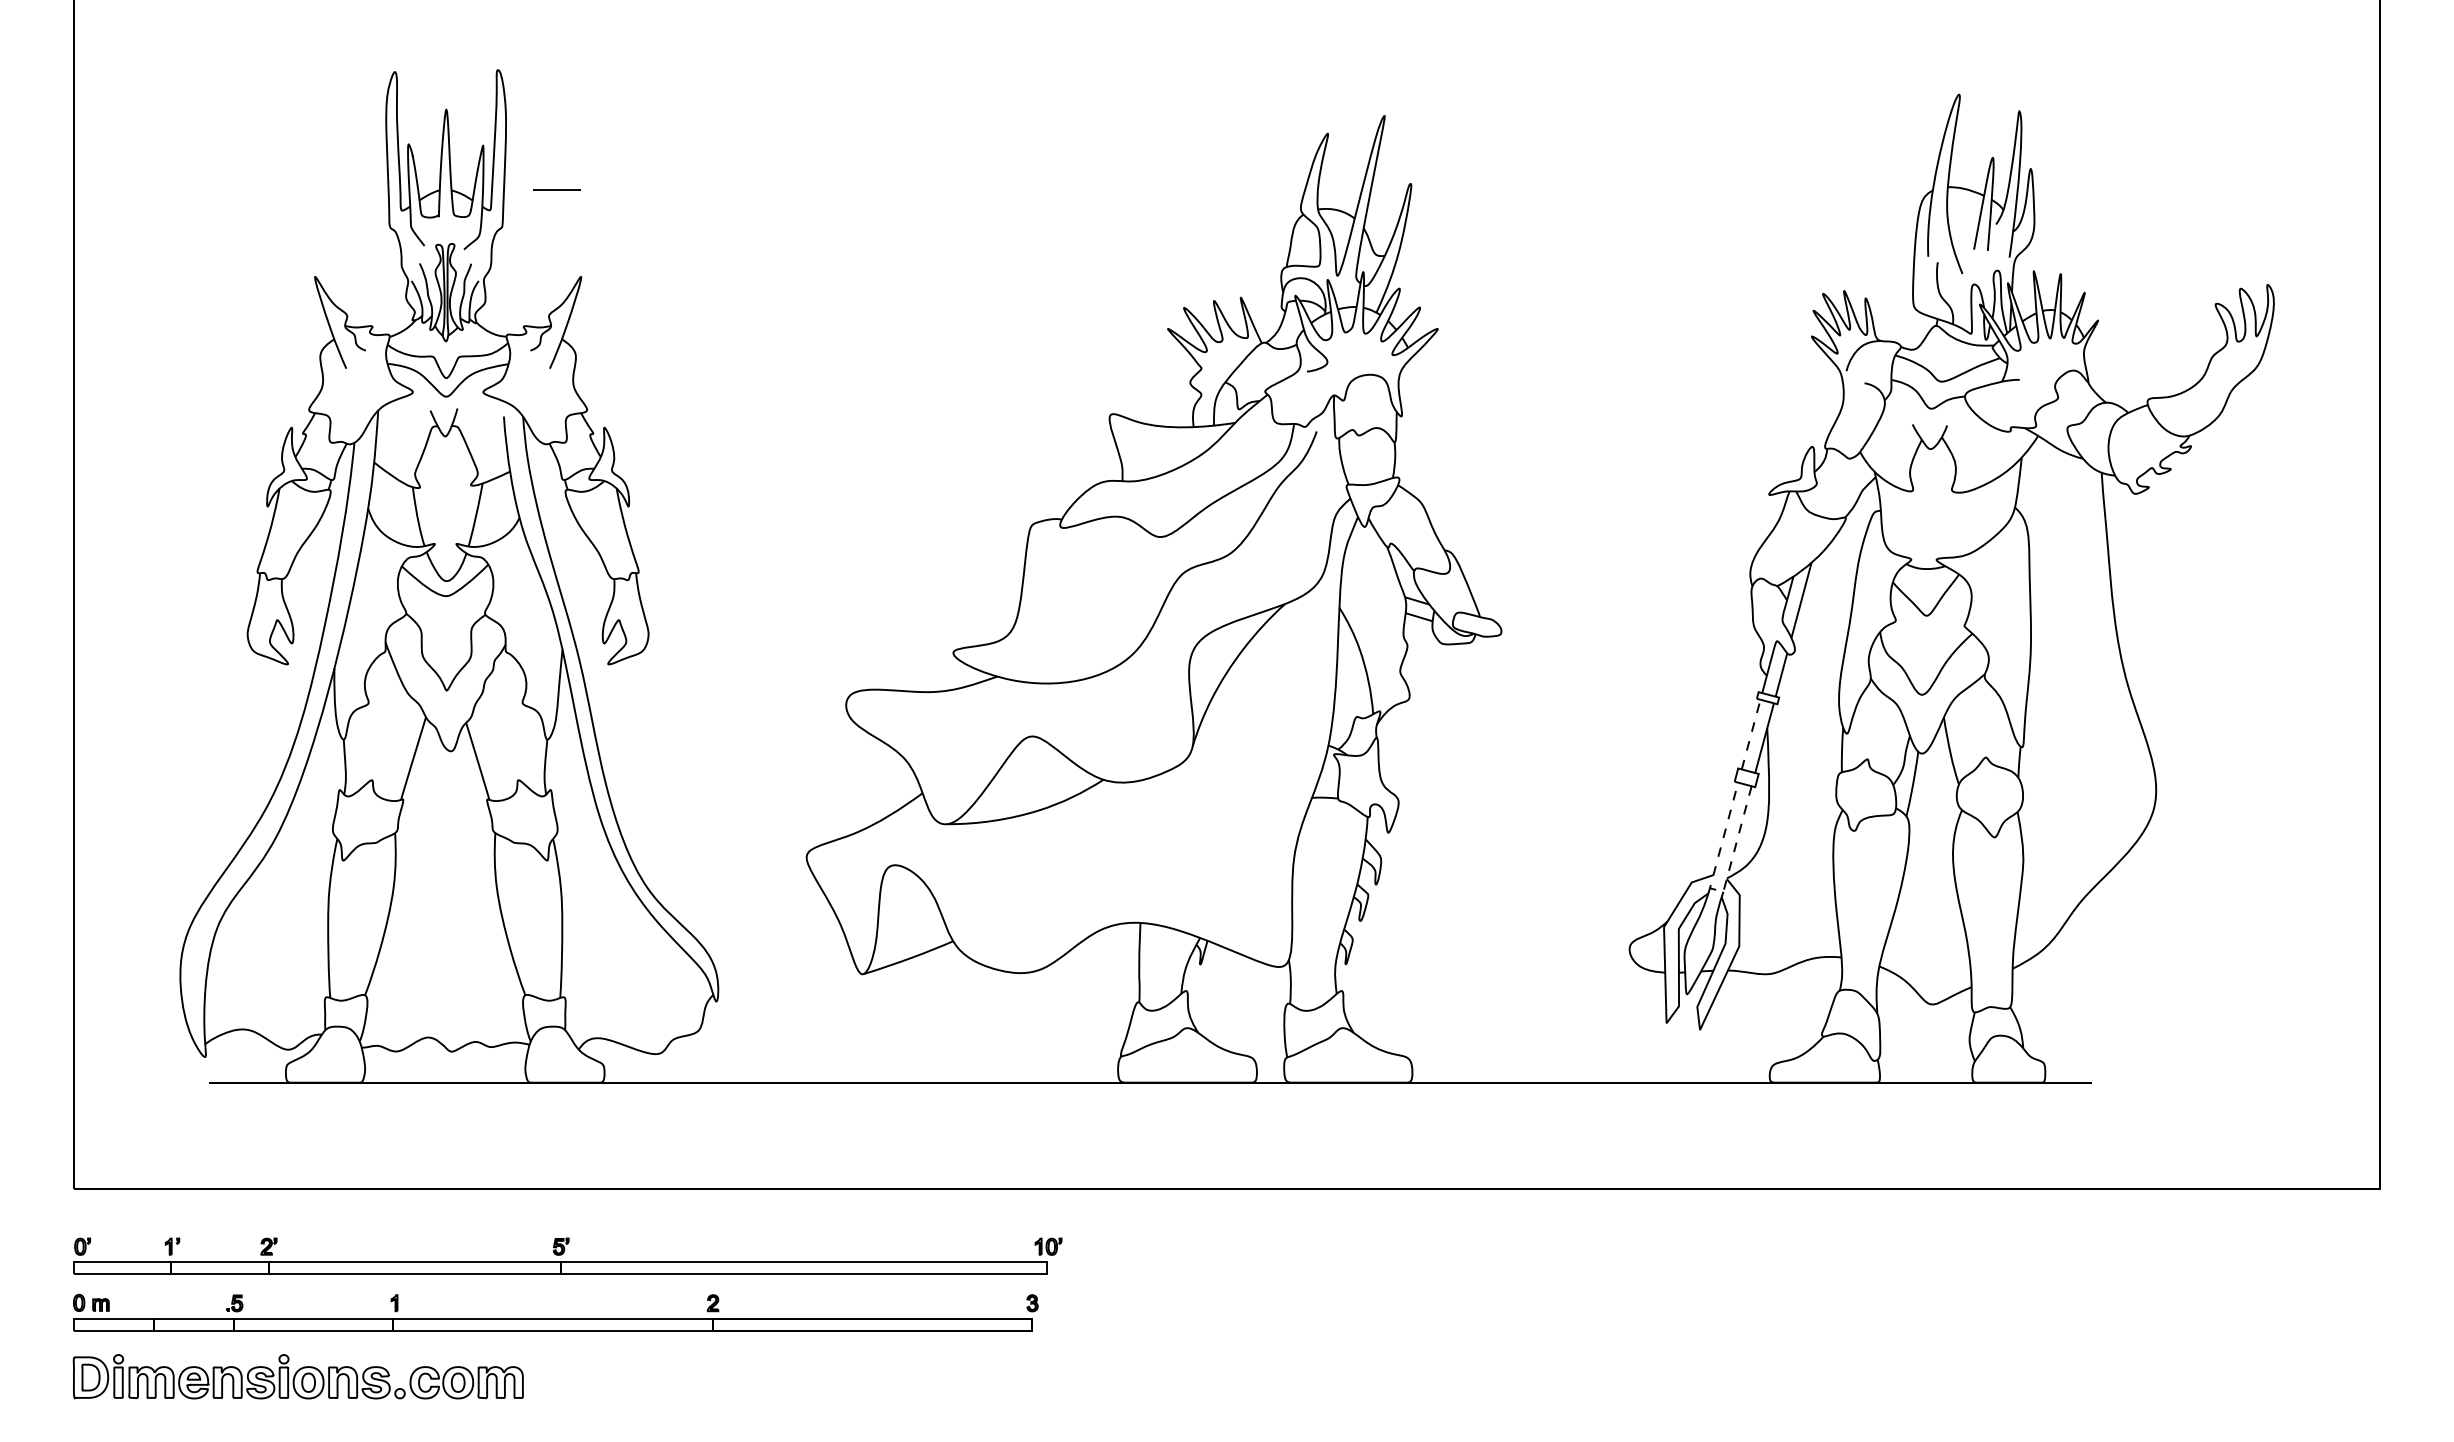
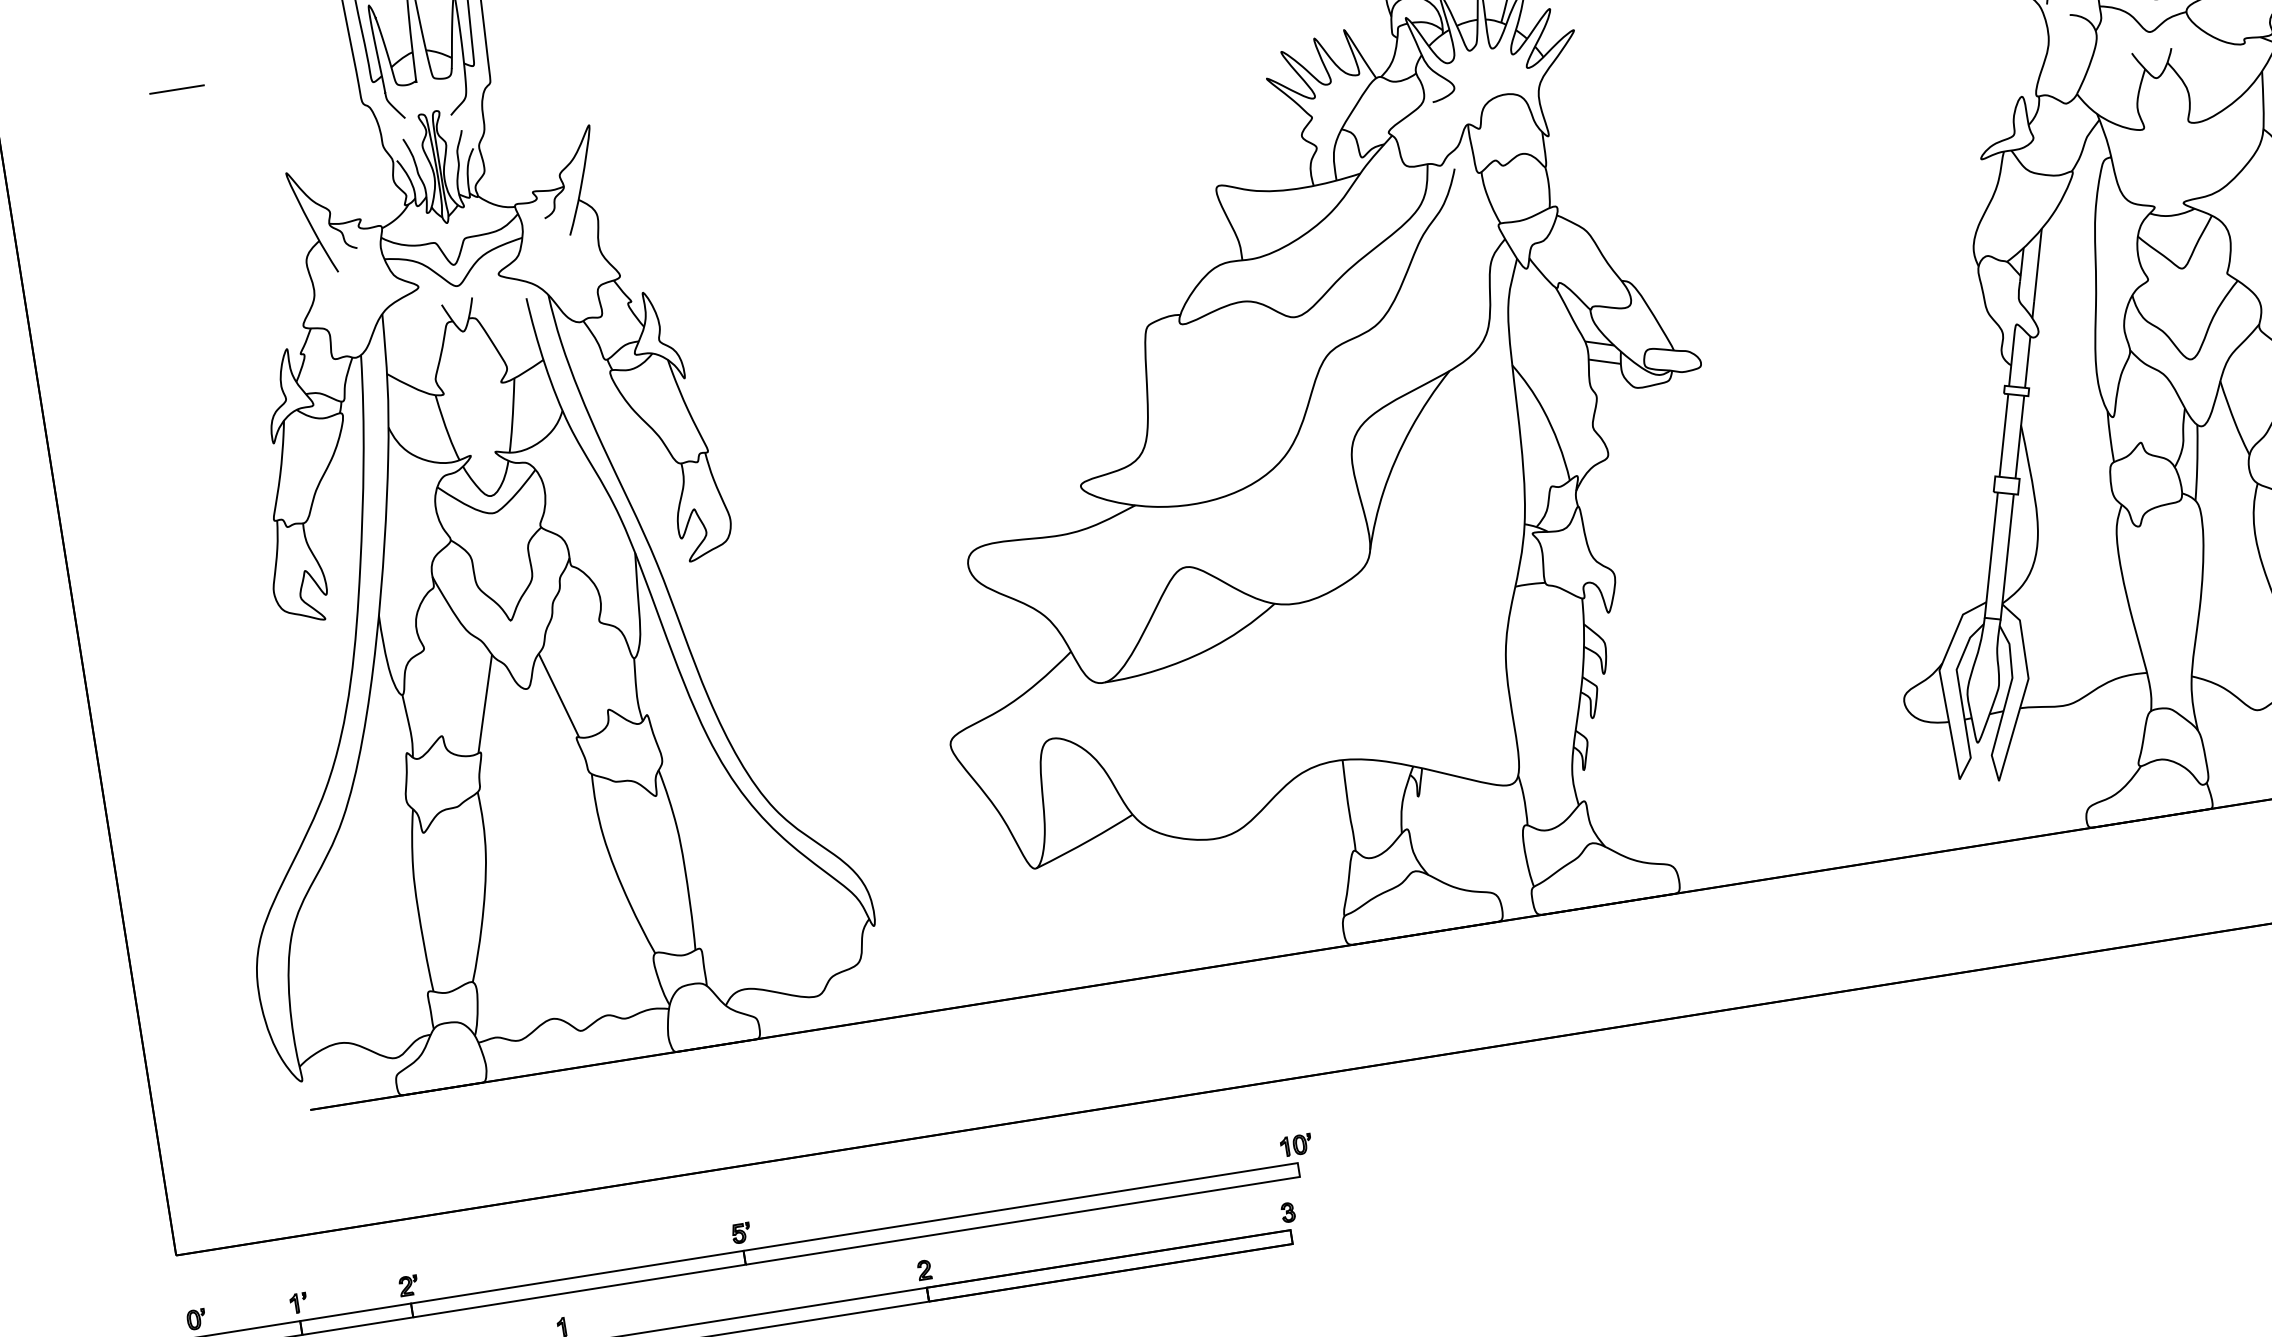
line: (556, 189) -> (176, 88), moved
line: (1751, 734) -> (2004, 435), dashed -> solid
line: (1716, 890) -> (1992, 619), dashed -> solid

